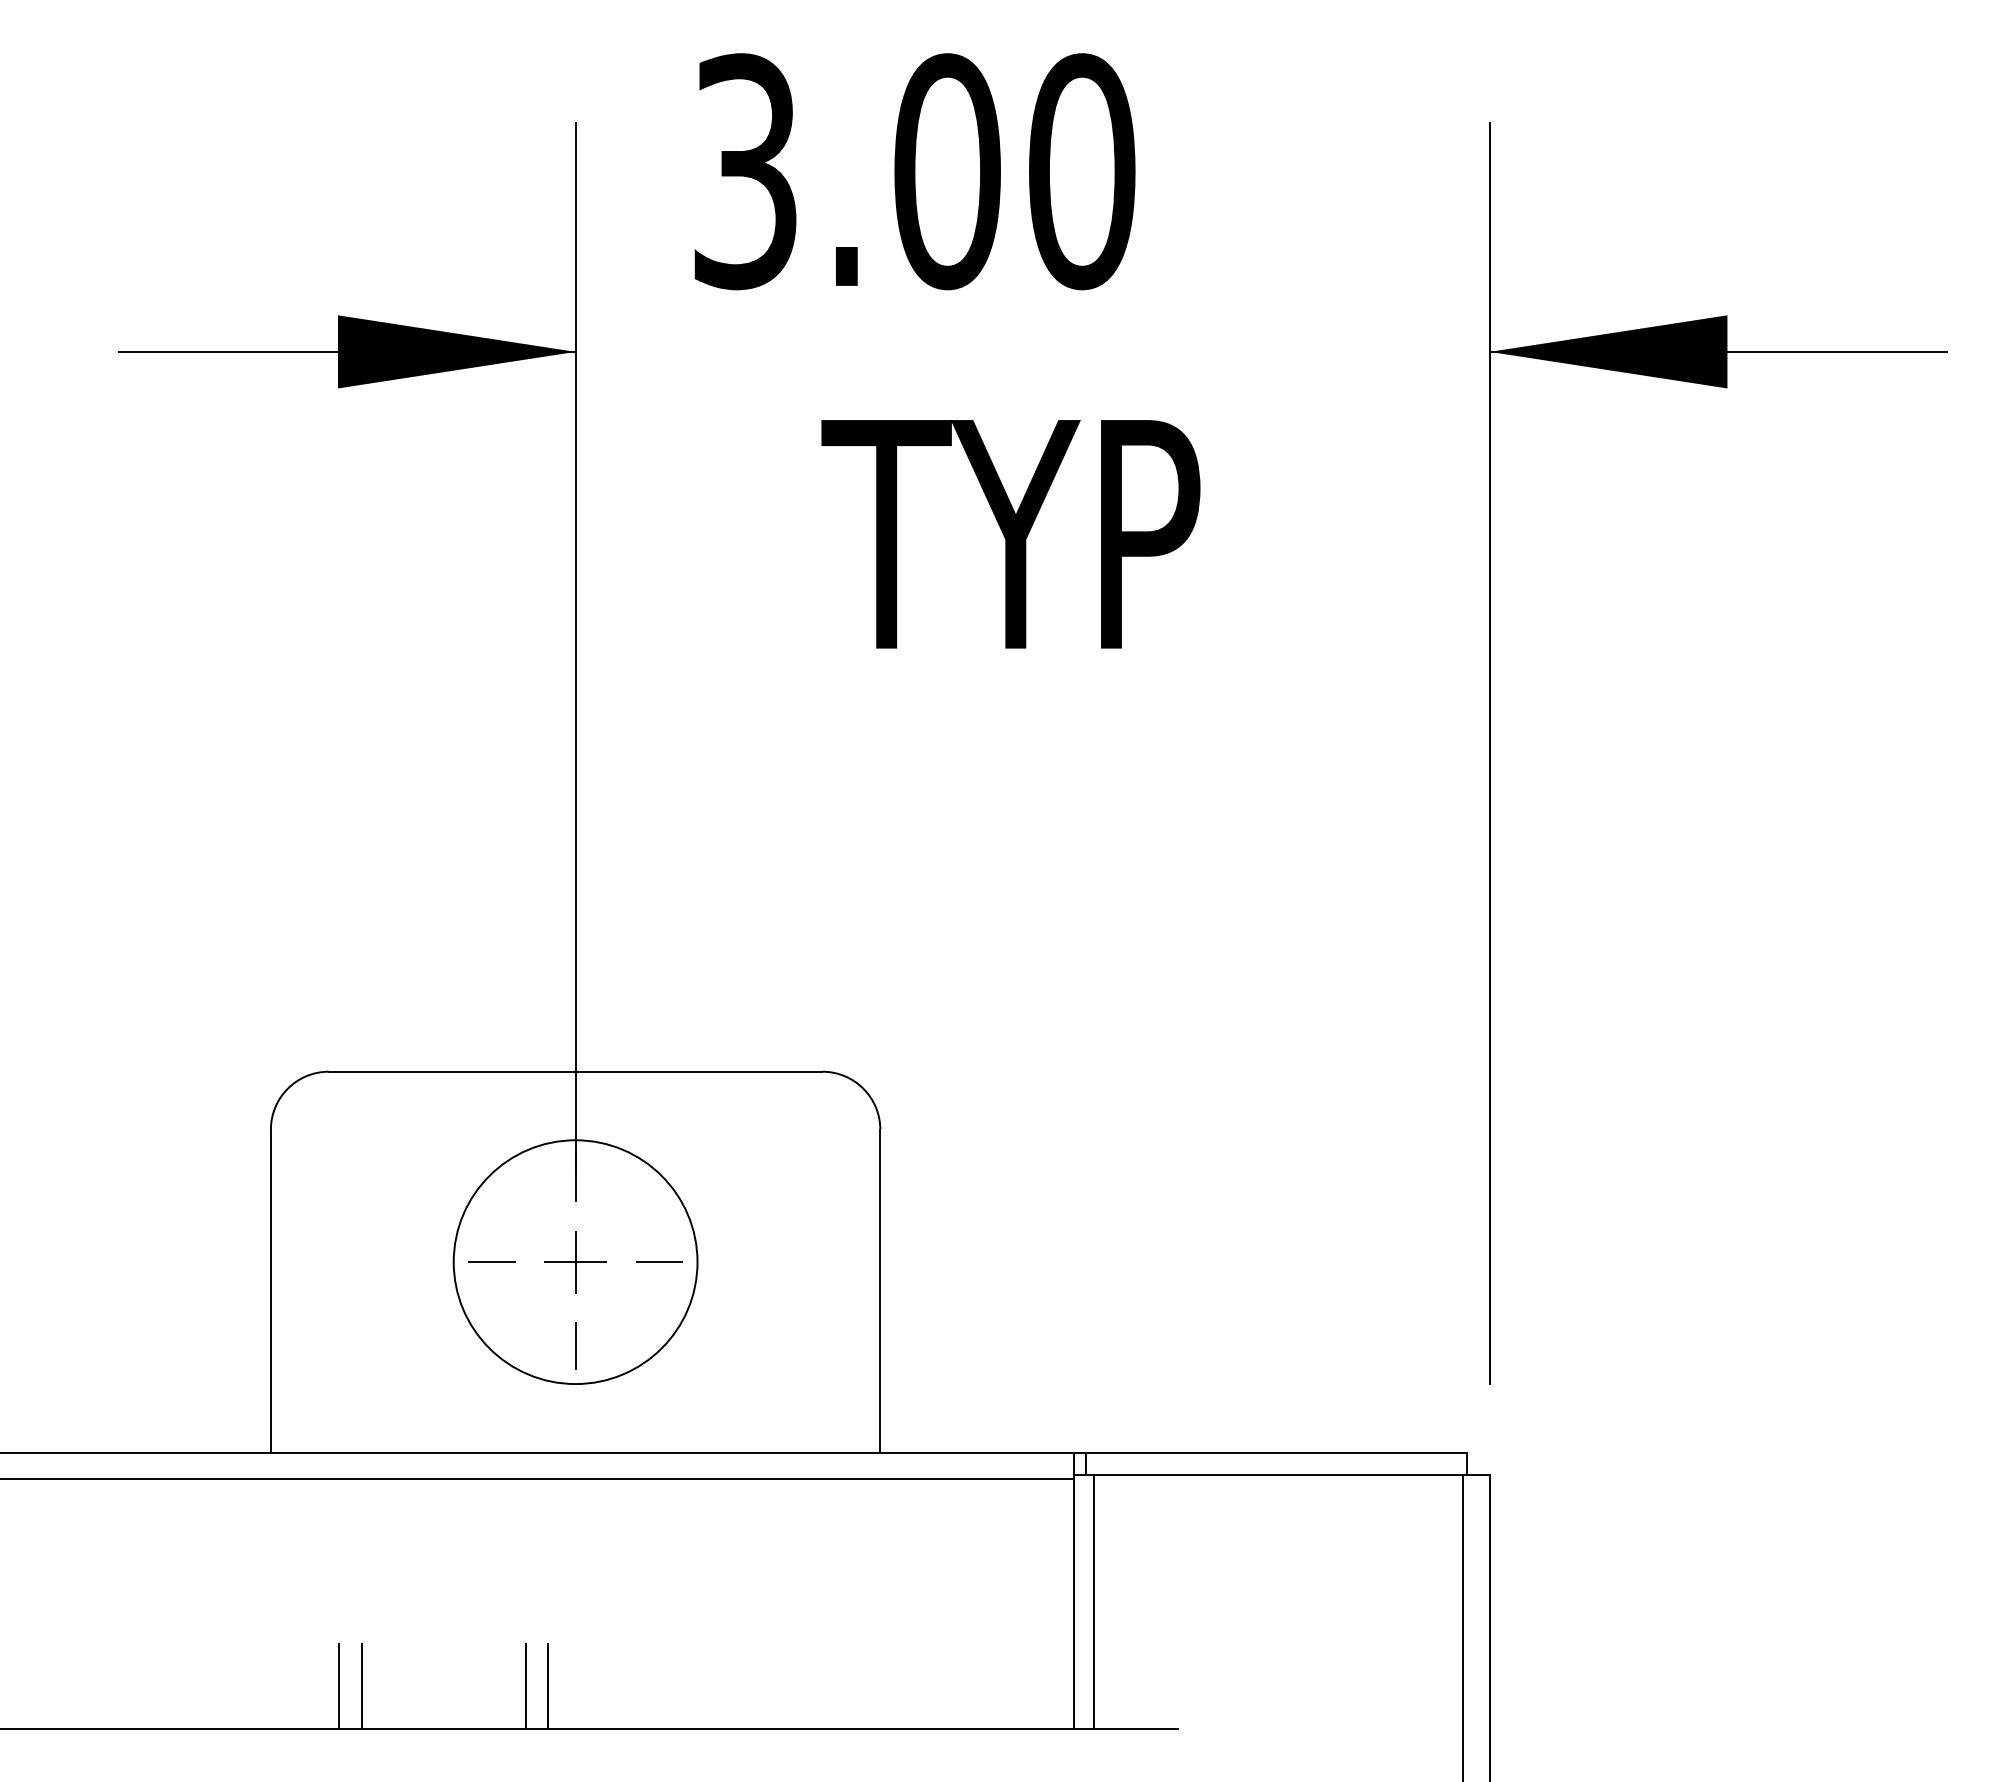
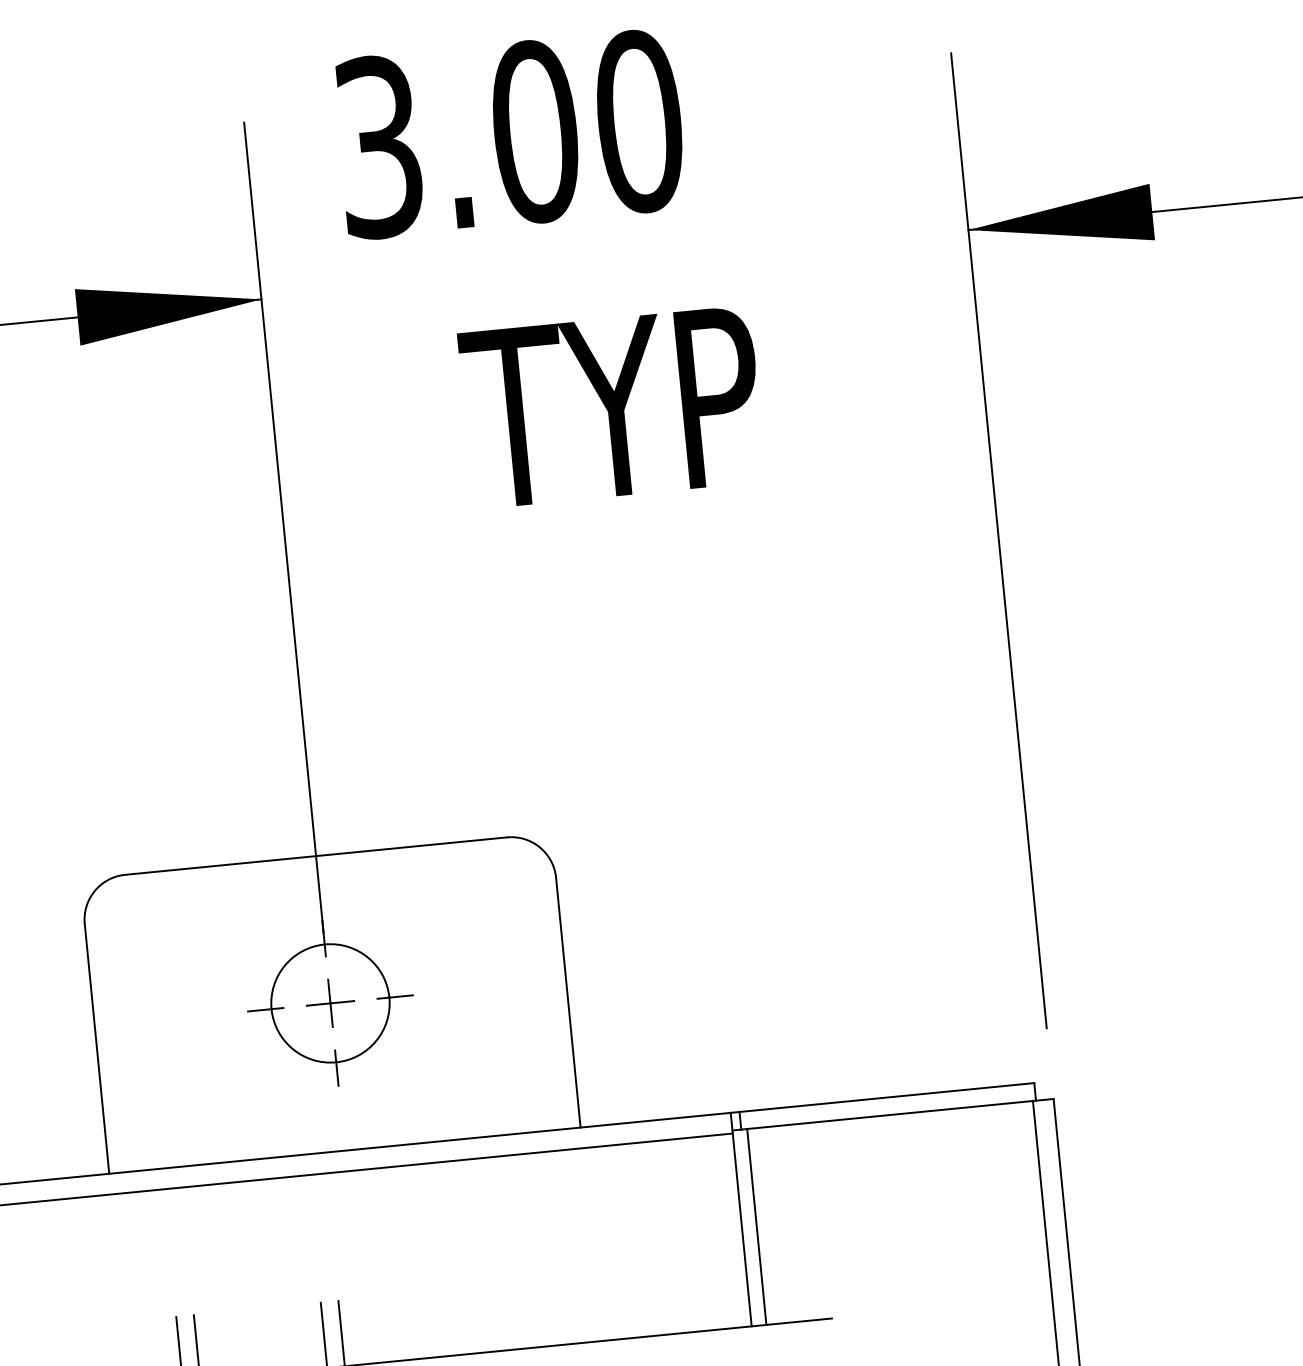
circle: (575, 1261) -> (330, 1002), size x0.62

